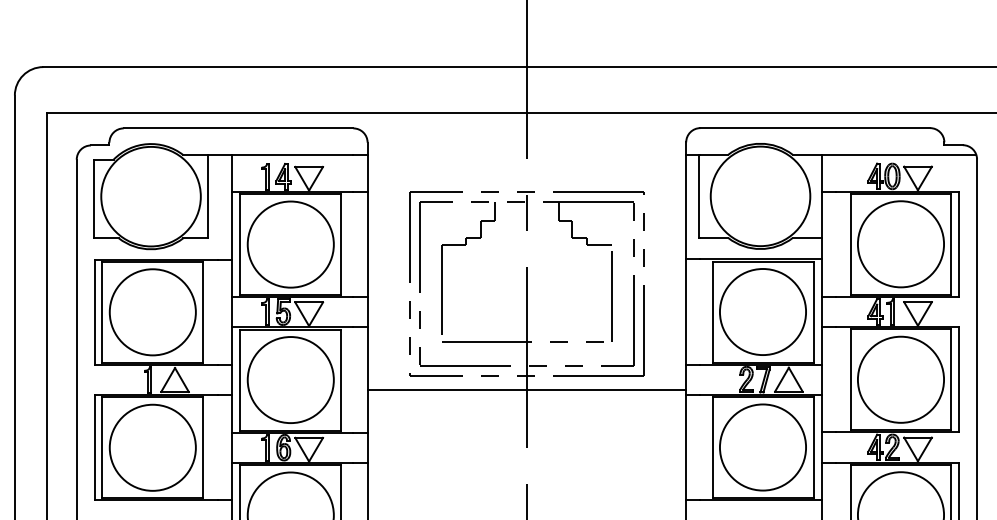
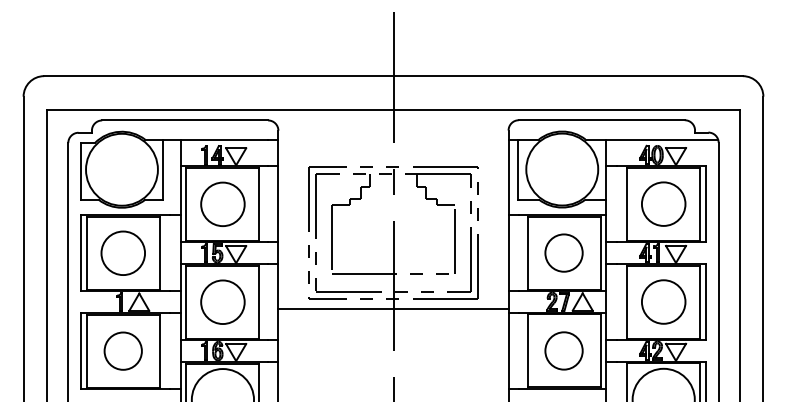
circle: (290, 244) -> (222, 204), size x0.7
circle: (900, 244) -> (663, 204), size x0.7
circle: (153, 312) -> (123, 253), size x0.7
circle: (762, 312) -> (563, 253), size x0.6
circle: (900, 379) -> (663, 301), size x0.7
circle: (290, 380) -> (222, 302), size x0.7
circle: (762, 446) -> (563, 350), size x0.6
circle: (153, 448) -> (123, 351), size x0.6

